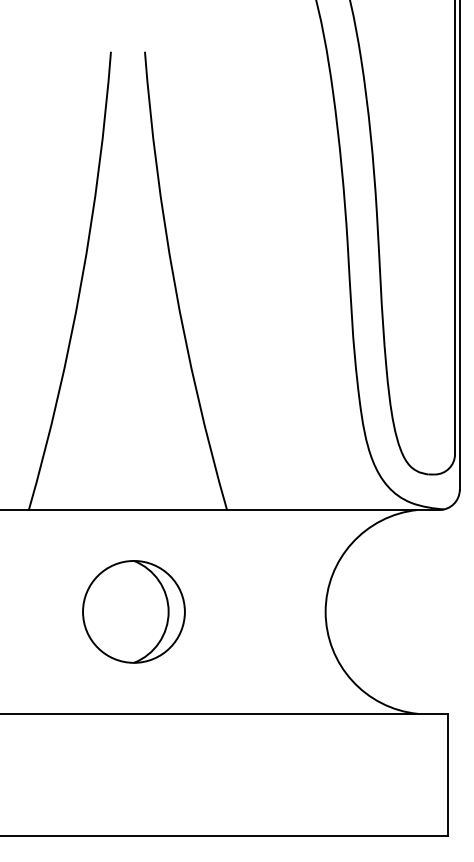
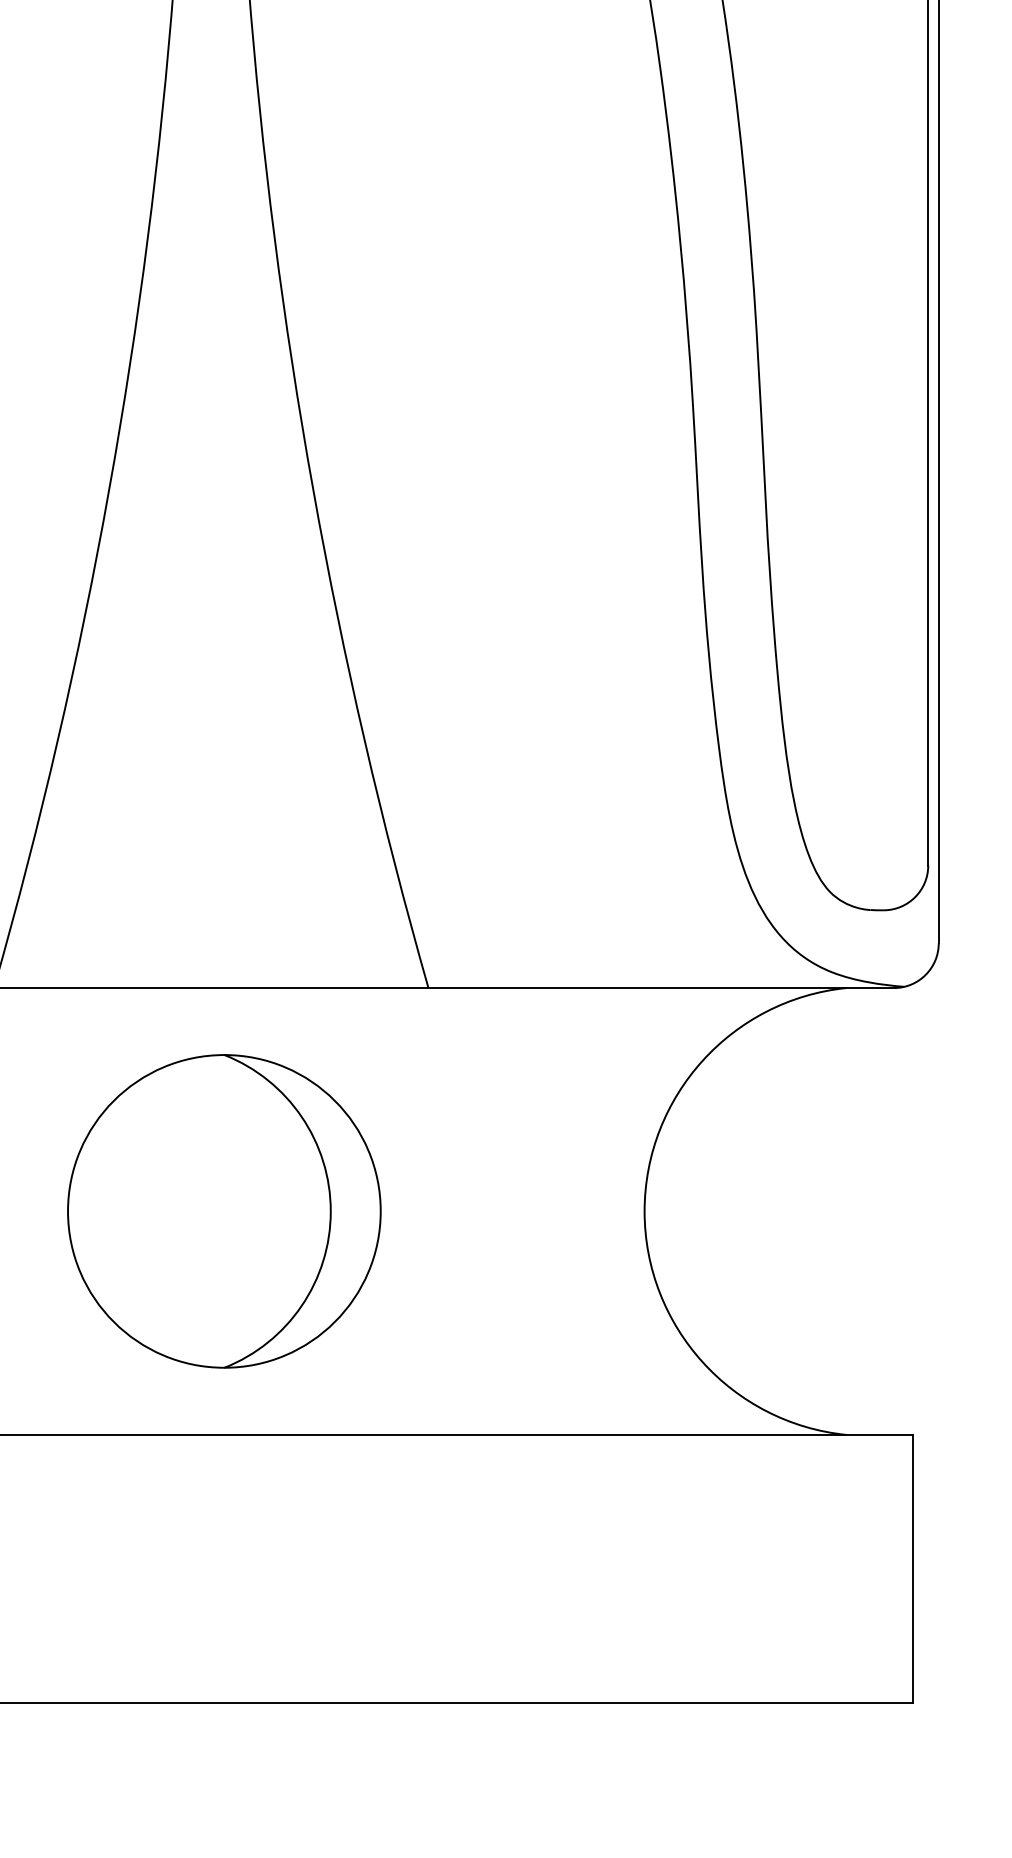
part: (133, 611) -> (223, 1210), size x1.4

